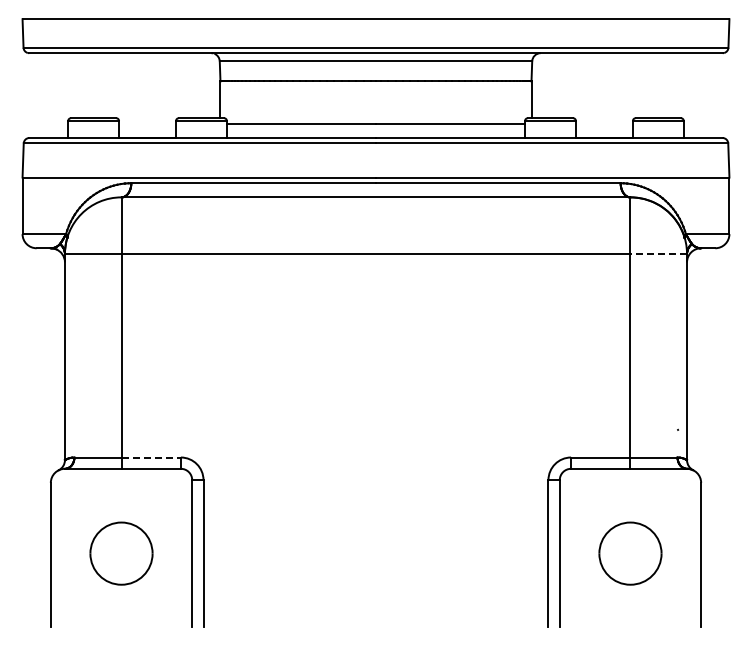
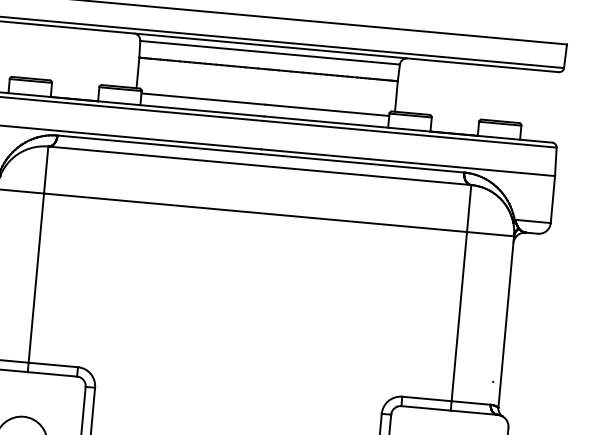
line: (658, 253) -> (490, 233), dashed -> solid
line: (151, 457) -> (53, 364), dashed -> solid

